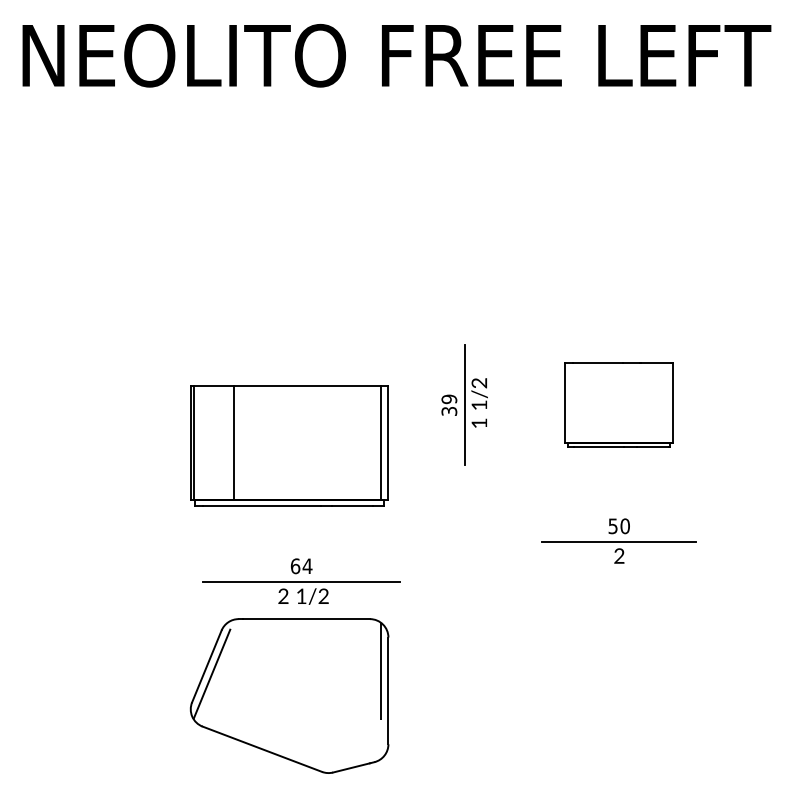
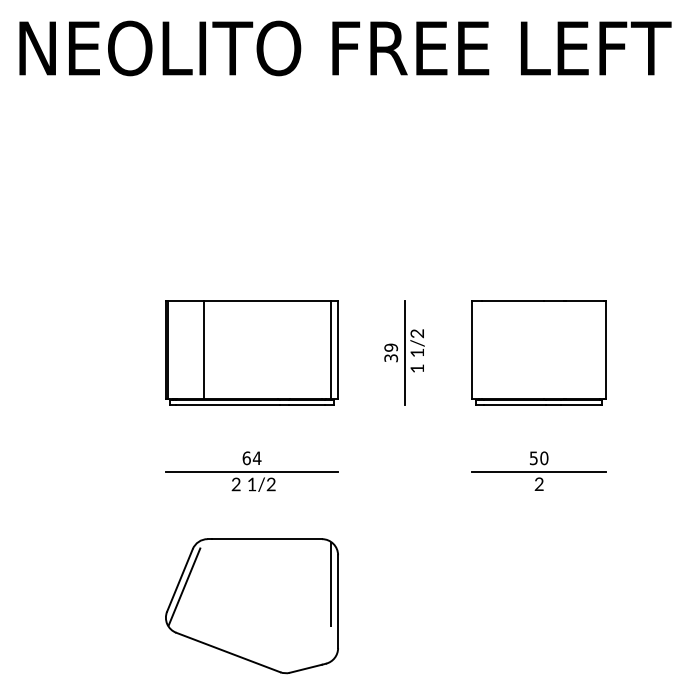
part: (618, 404) -> (538, 352), size x1.43
part: (289, 445) -> (251, 352), moved
part: (301, 581) -> (251, 471), moved

